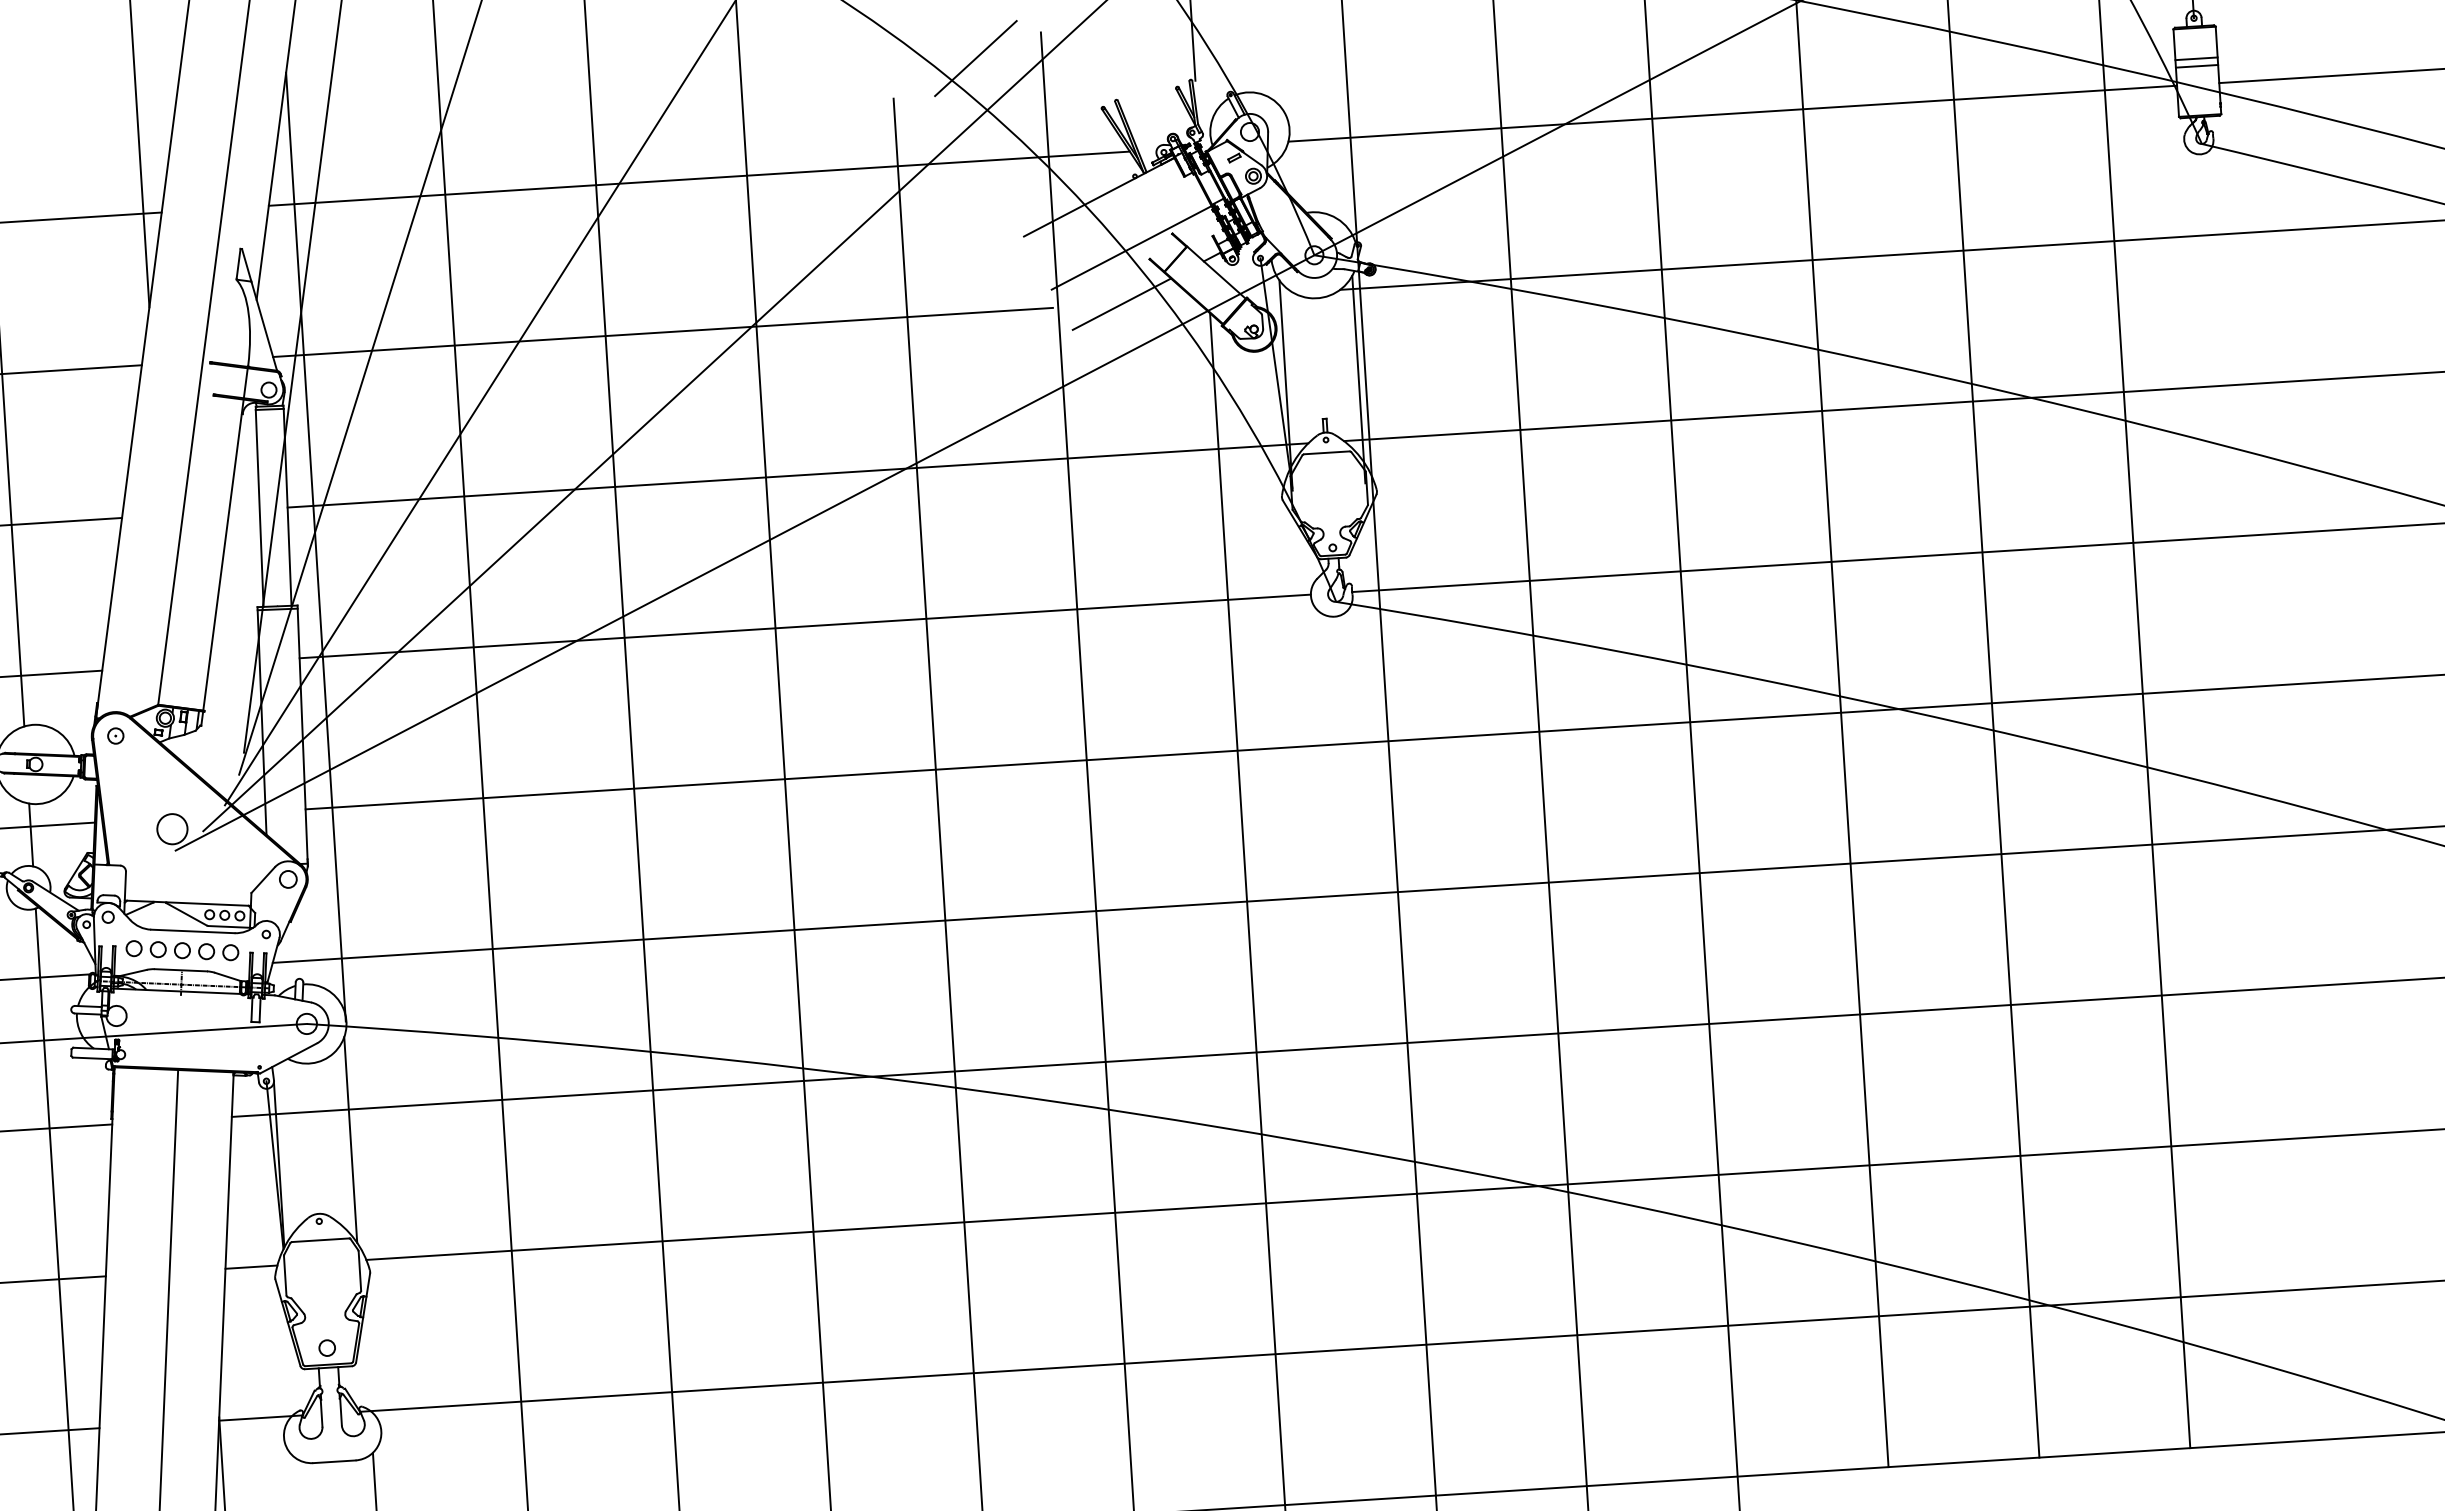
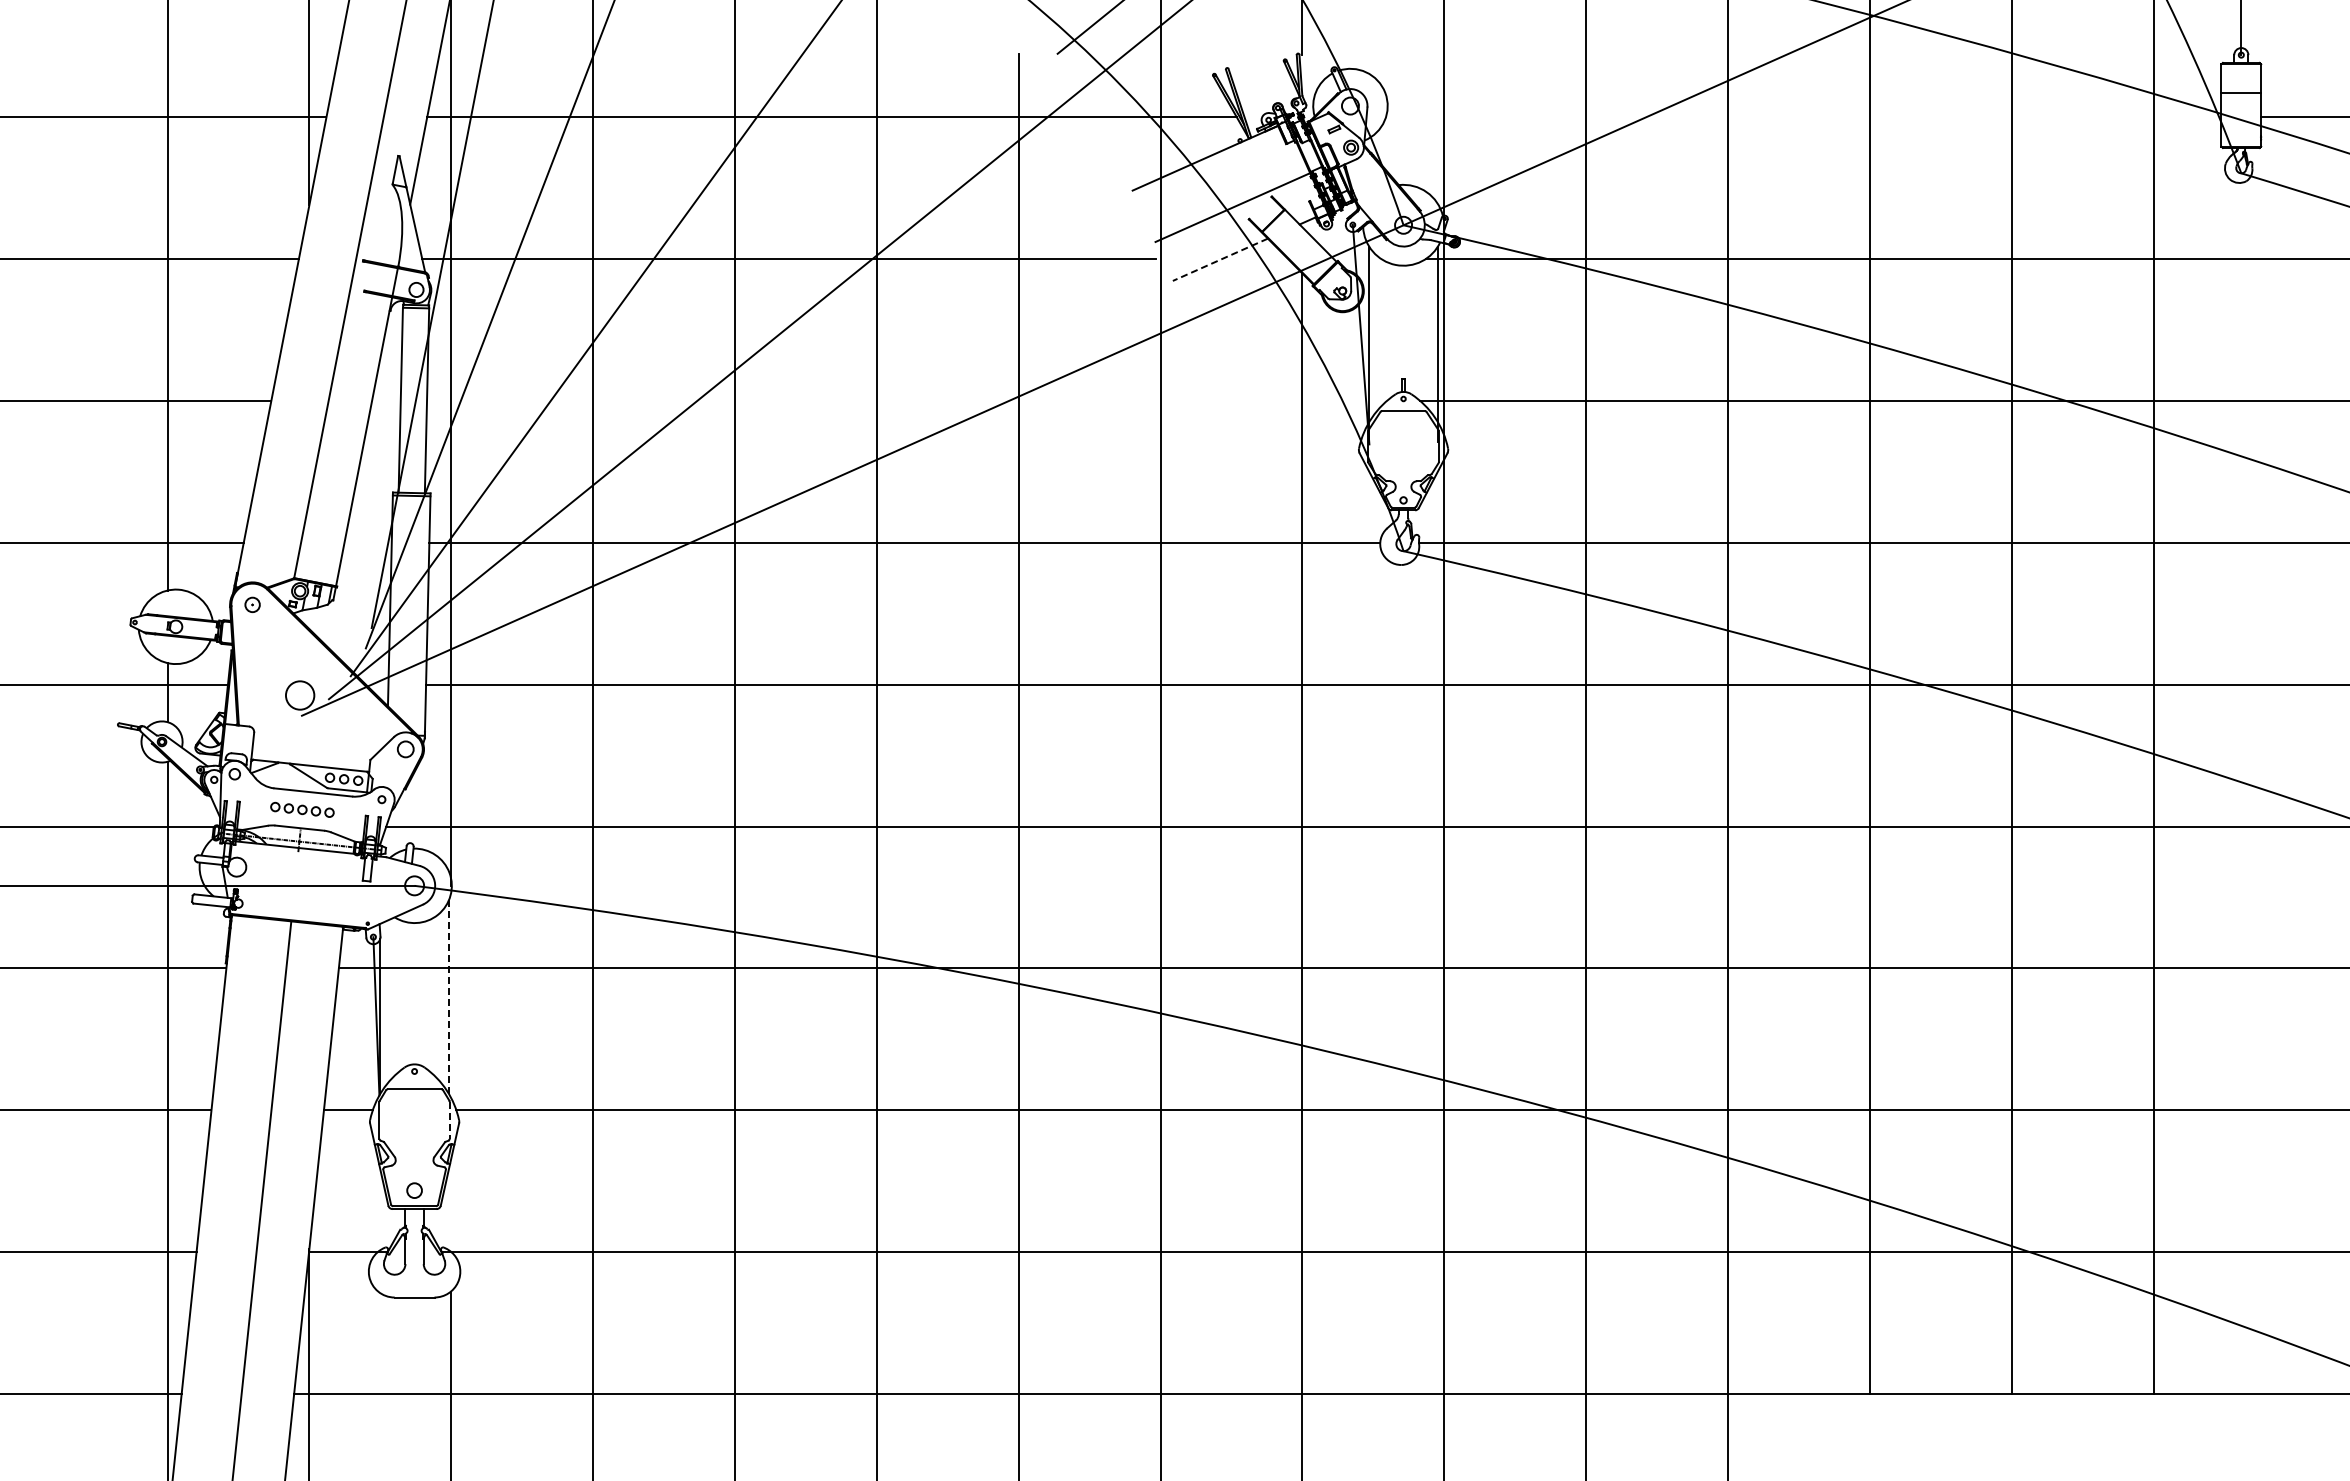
line: (2197, 66) -> (2241, 100), removed
line: (1732, 113) -> (1803, 117), removed
line: (1121, 305) -> (1219, 260), solid -> dashed
line: (797, 475) -> (906, 401), removed
part: (182, 950) -> (302, 809), size x0.6
line: (350, 1140) -> (448, 997), solid -> dashed
line: (359, 1271) -> (449, 1120), solid -> dashed

